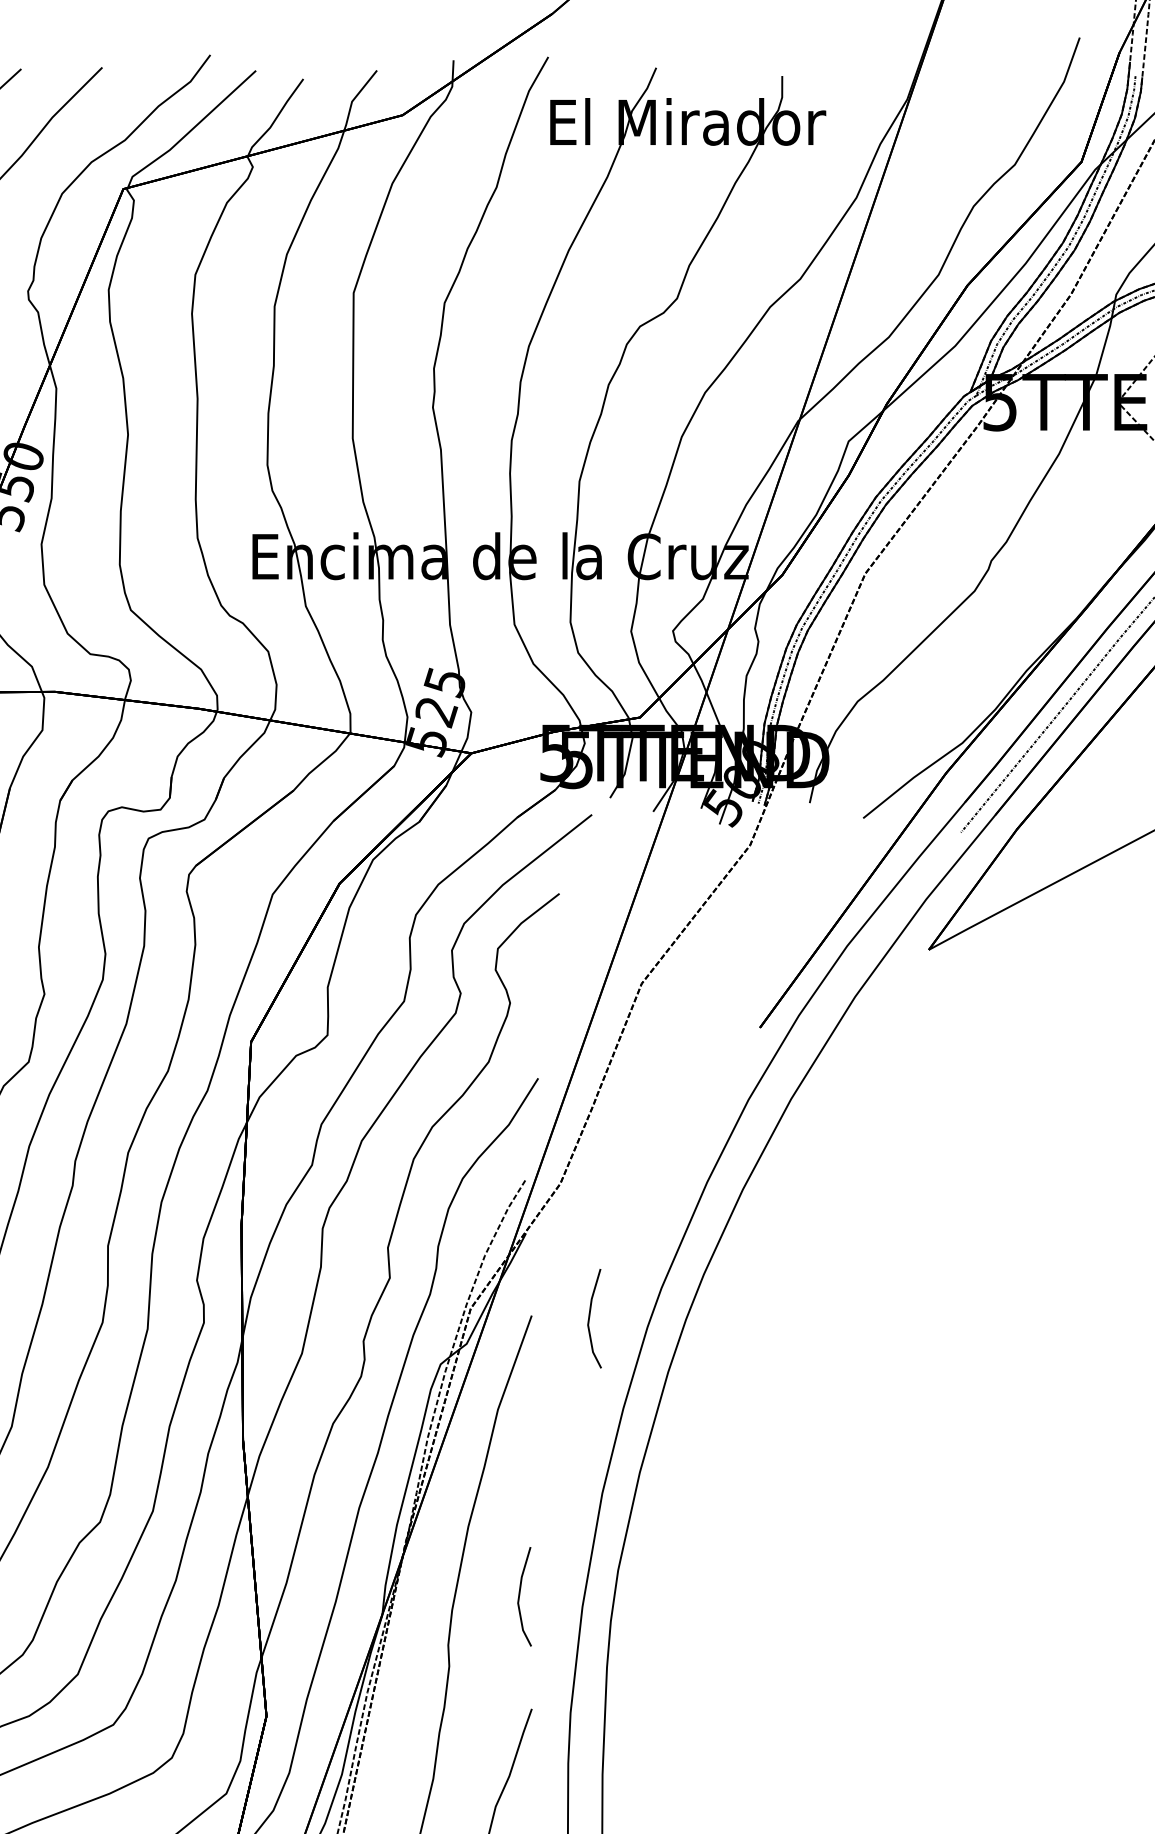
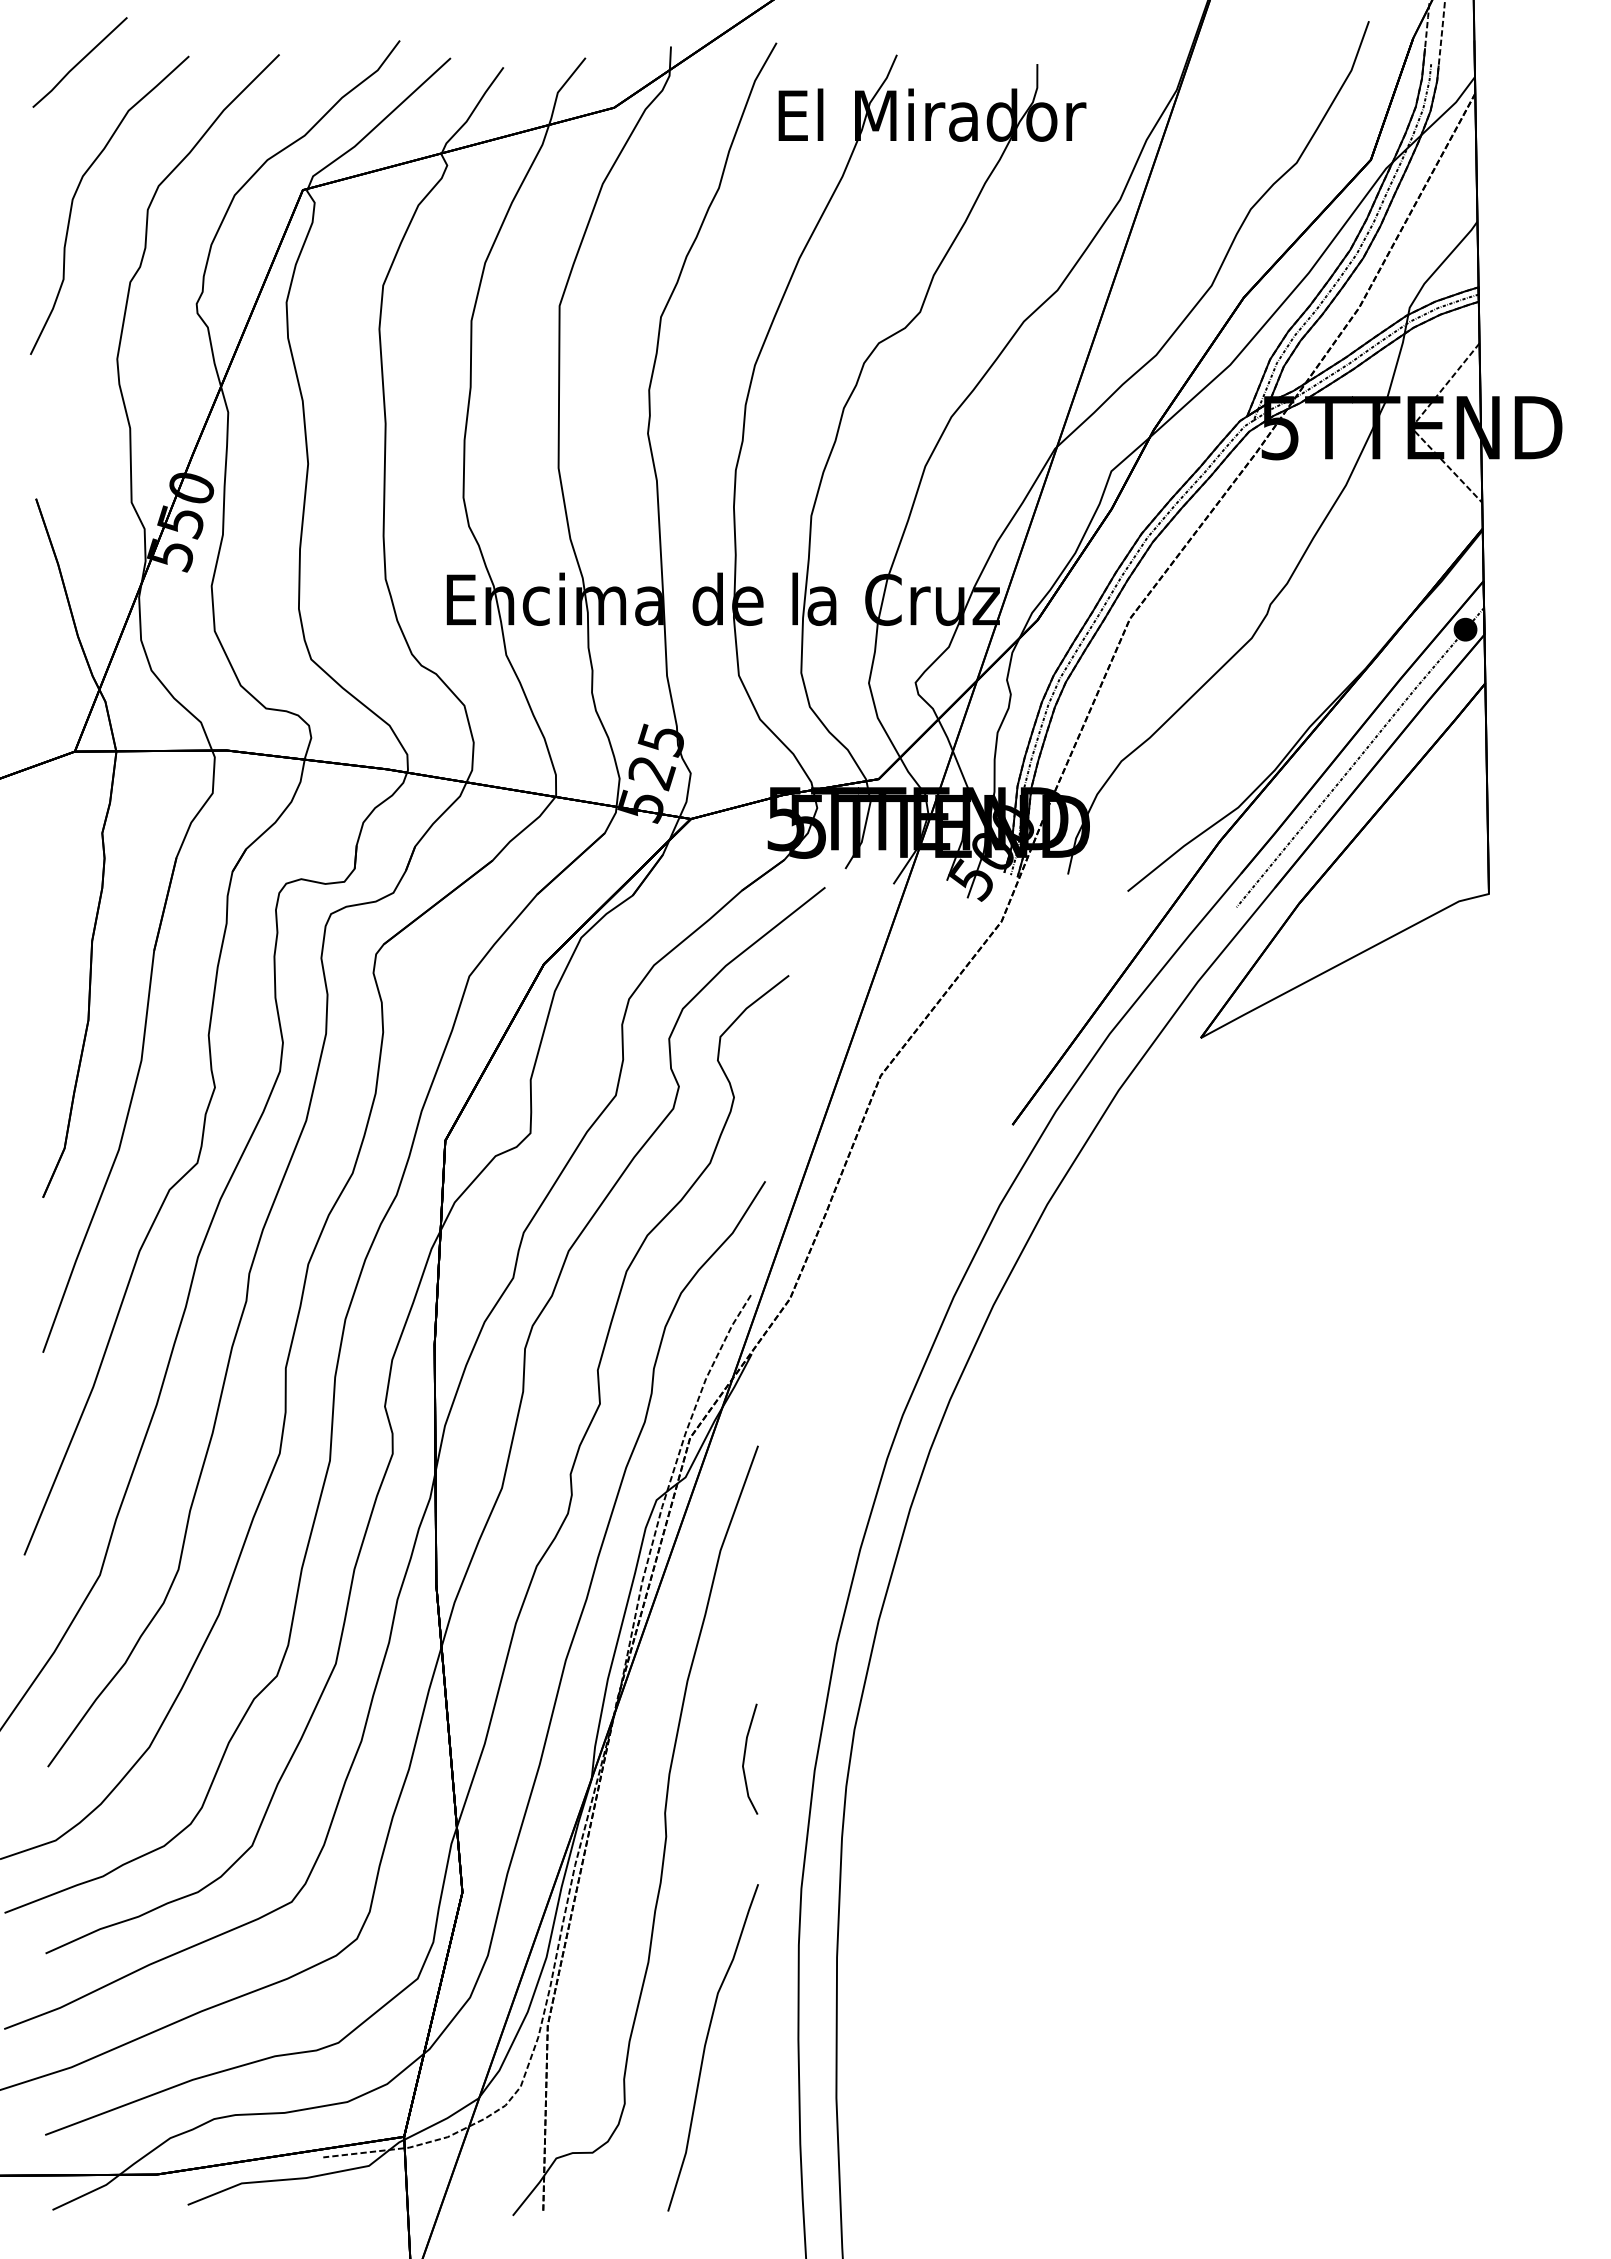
line: (590, 1317) -> (823, 1447), removed

